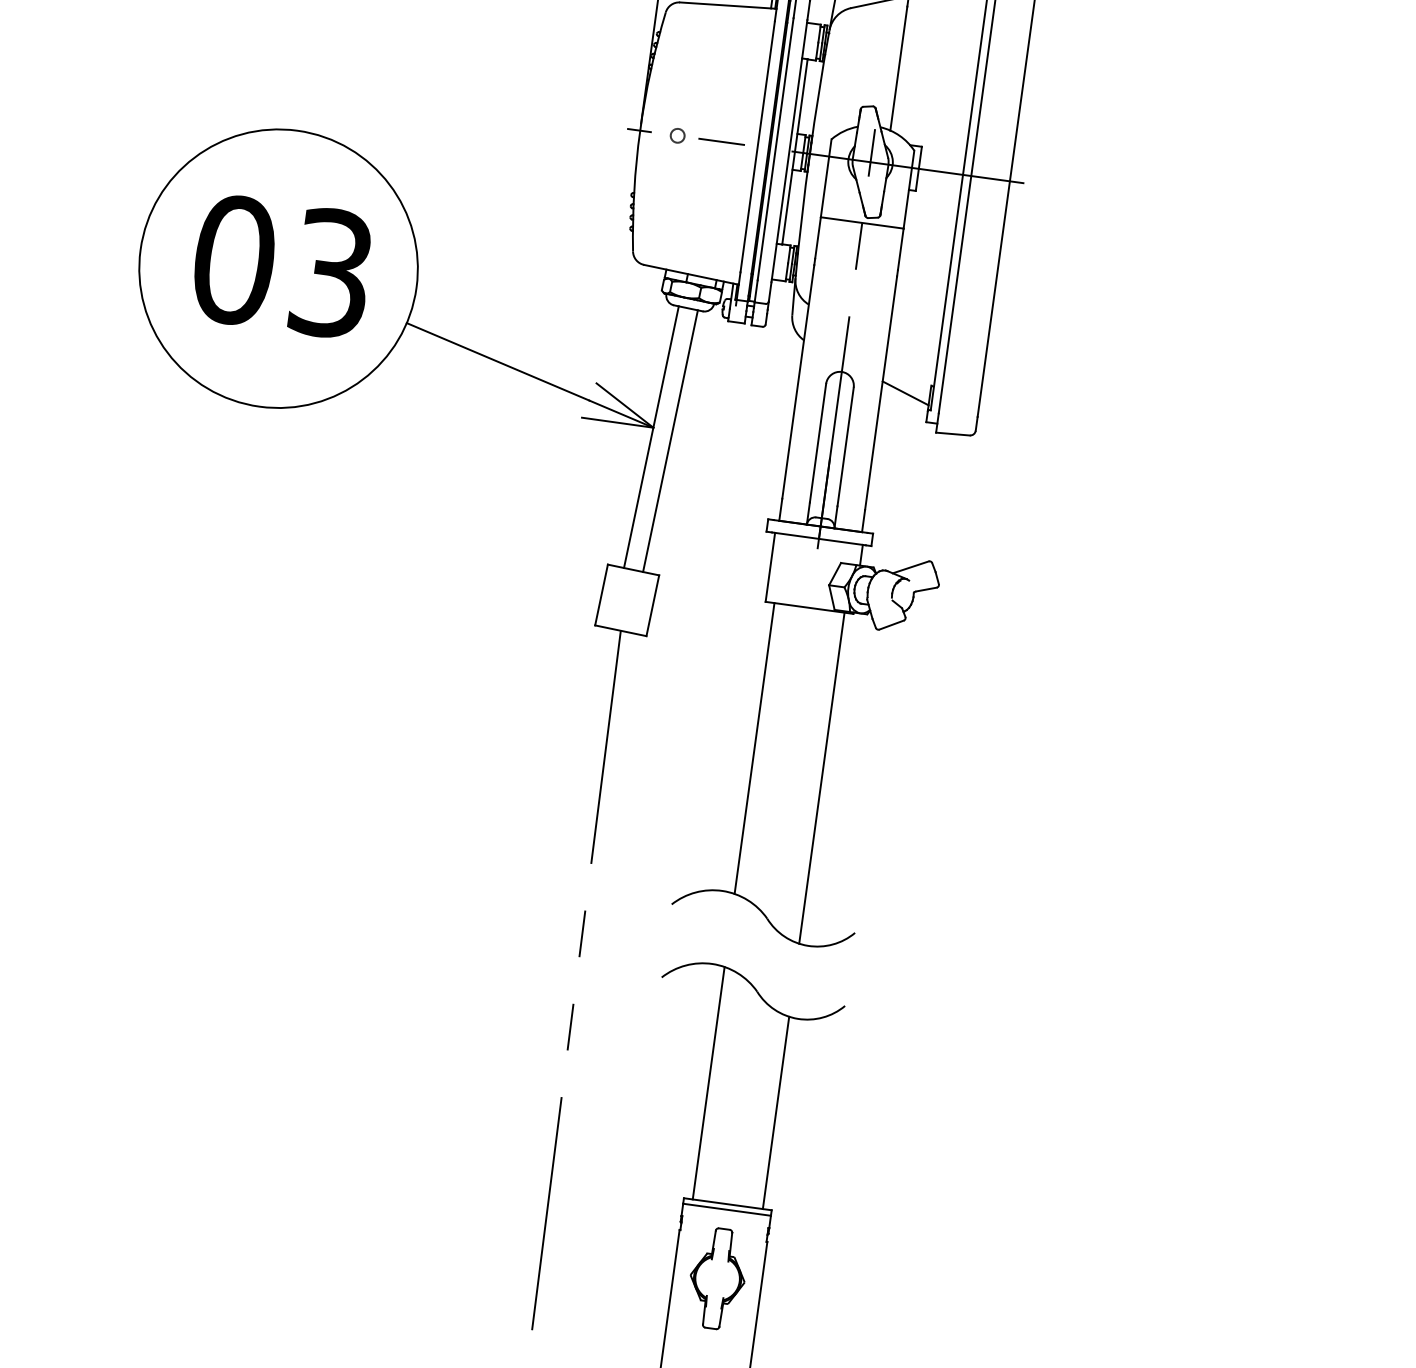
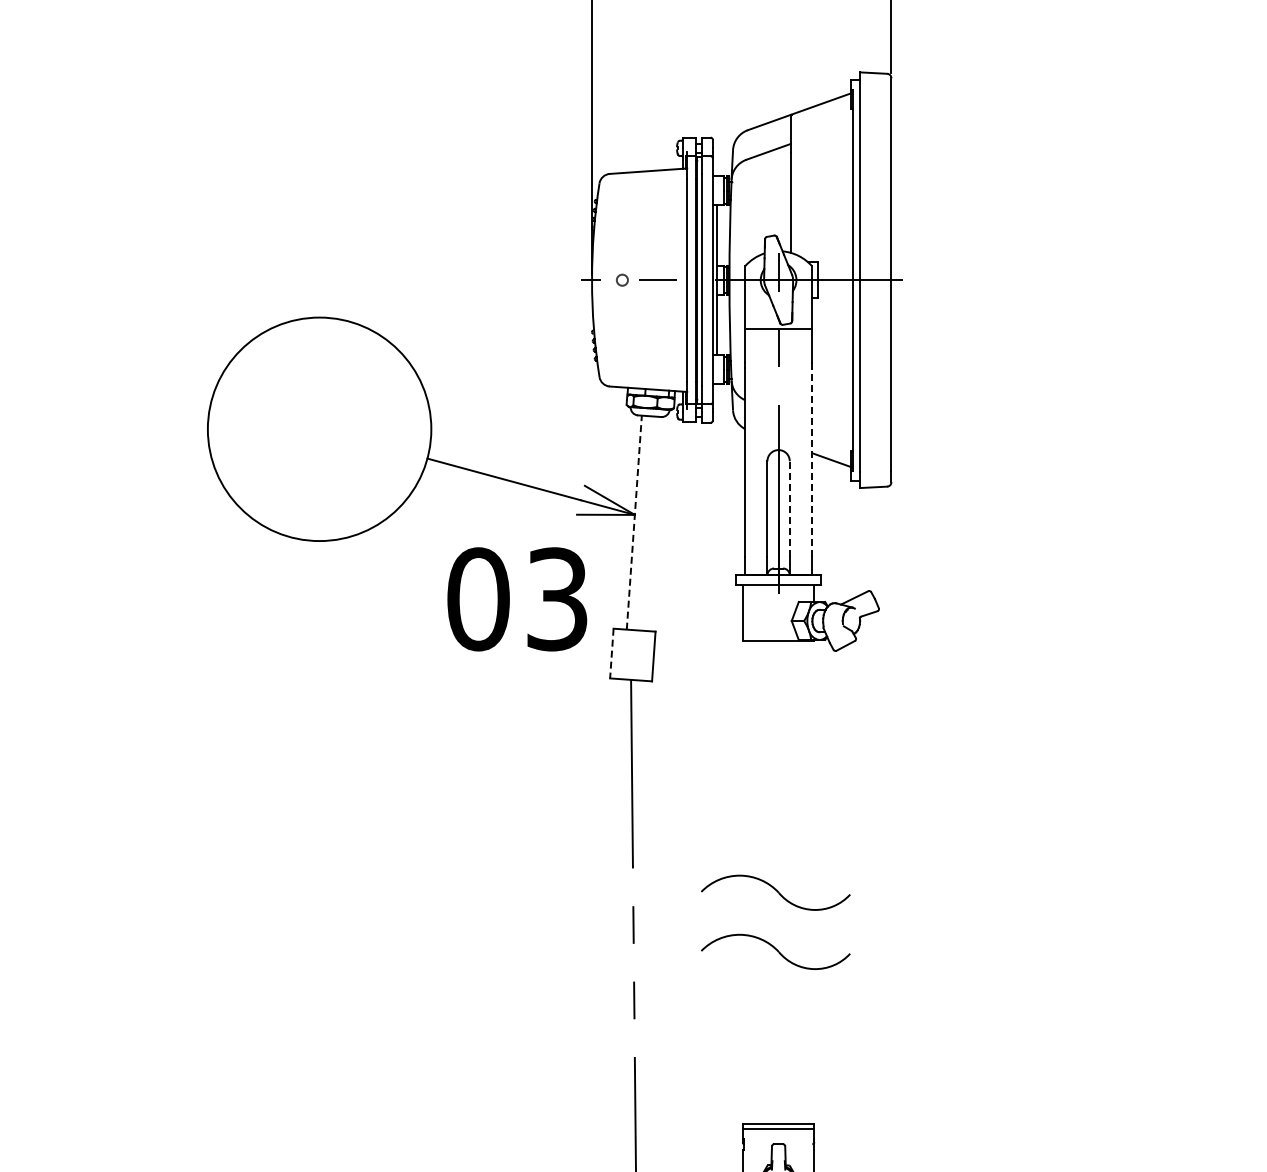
text: (282, 266) -> (517, 599), moved
line: (881, 393) -> (812, 462), solid -> dashed
line: (651, 437) -> (634, 522), solid -> dashed
line: (670, 440) -> (649, 523), removed
line: (845, 445) -> (789, 508), solid -> dashed
line: (601, 594) -> (611, 653), solid -> dashed
line: (754, 748) -> (750, 758), removed
line: (821, 778) -> (806, 775), removed
line: (709, 1082) -> (750, 1029), removed
line: (775, 1113) -> (806, 1046), removed

